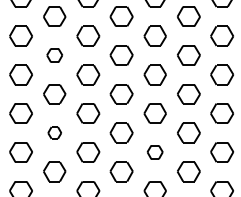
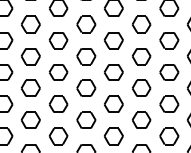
part: (54, 55) -> (58, 40), size x1.43
part: (54, 132) -> (58, 103), size x1.67
part: (154, 152) -> (140, 120), size x1.43

